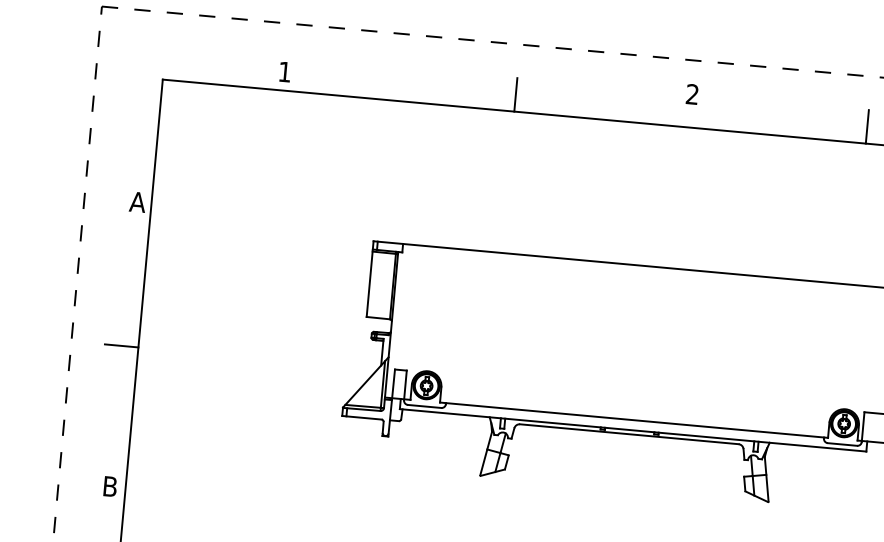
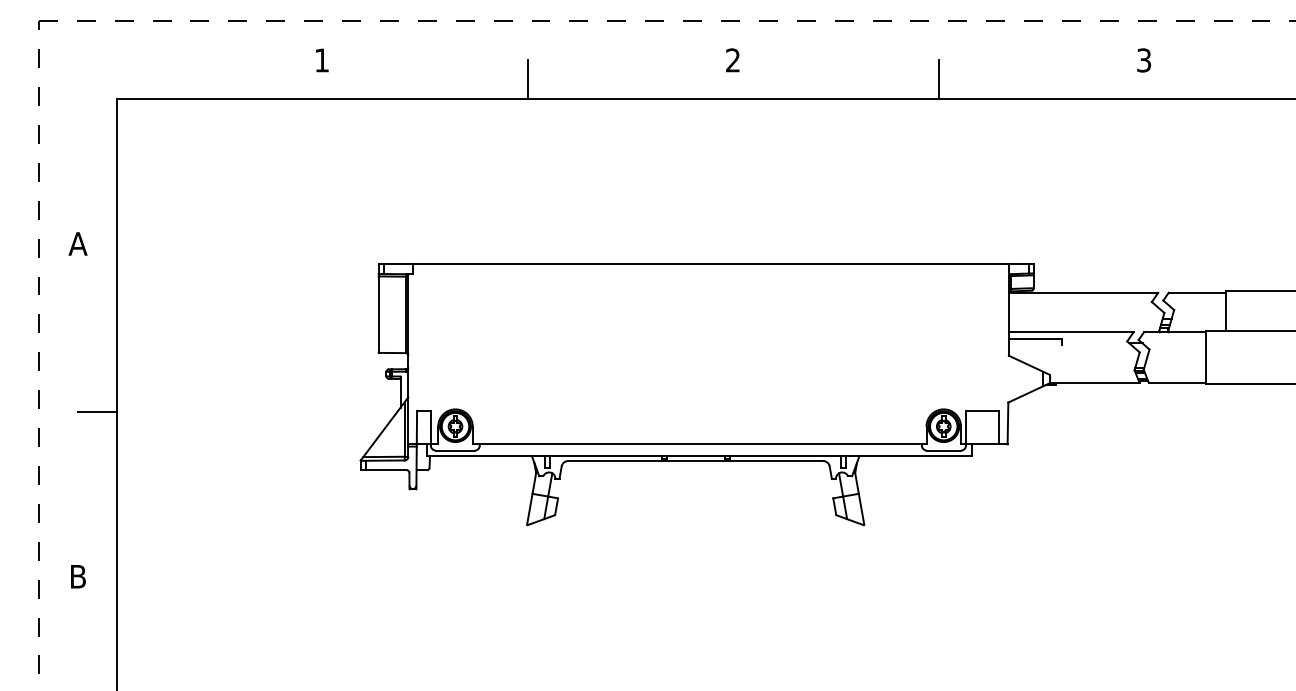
text: (285, 72) -> (322, 60), moved
text: (137, 201) -> (77, 243), moved
text: (110, 486) -> (78, 576), moved

